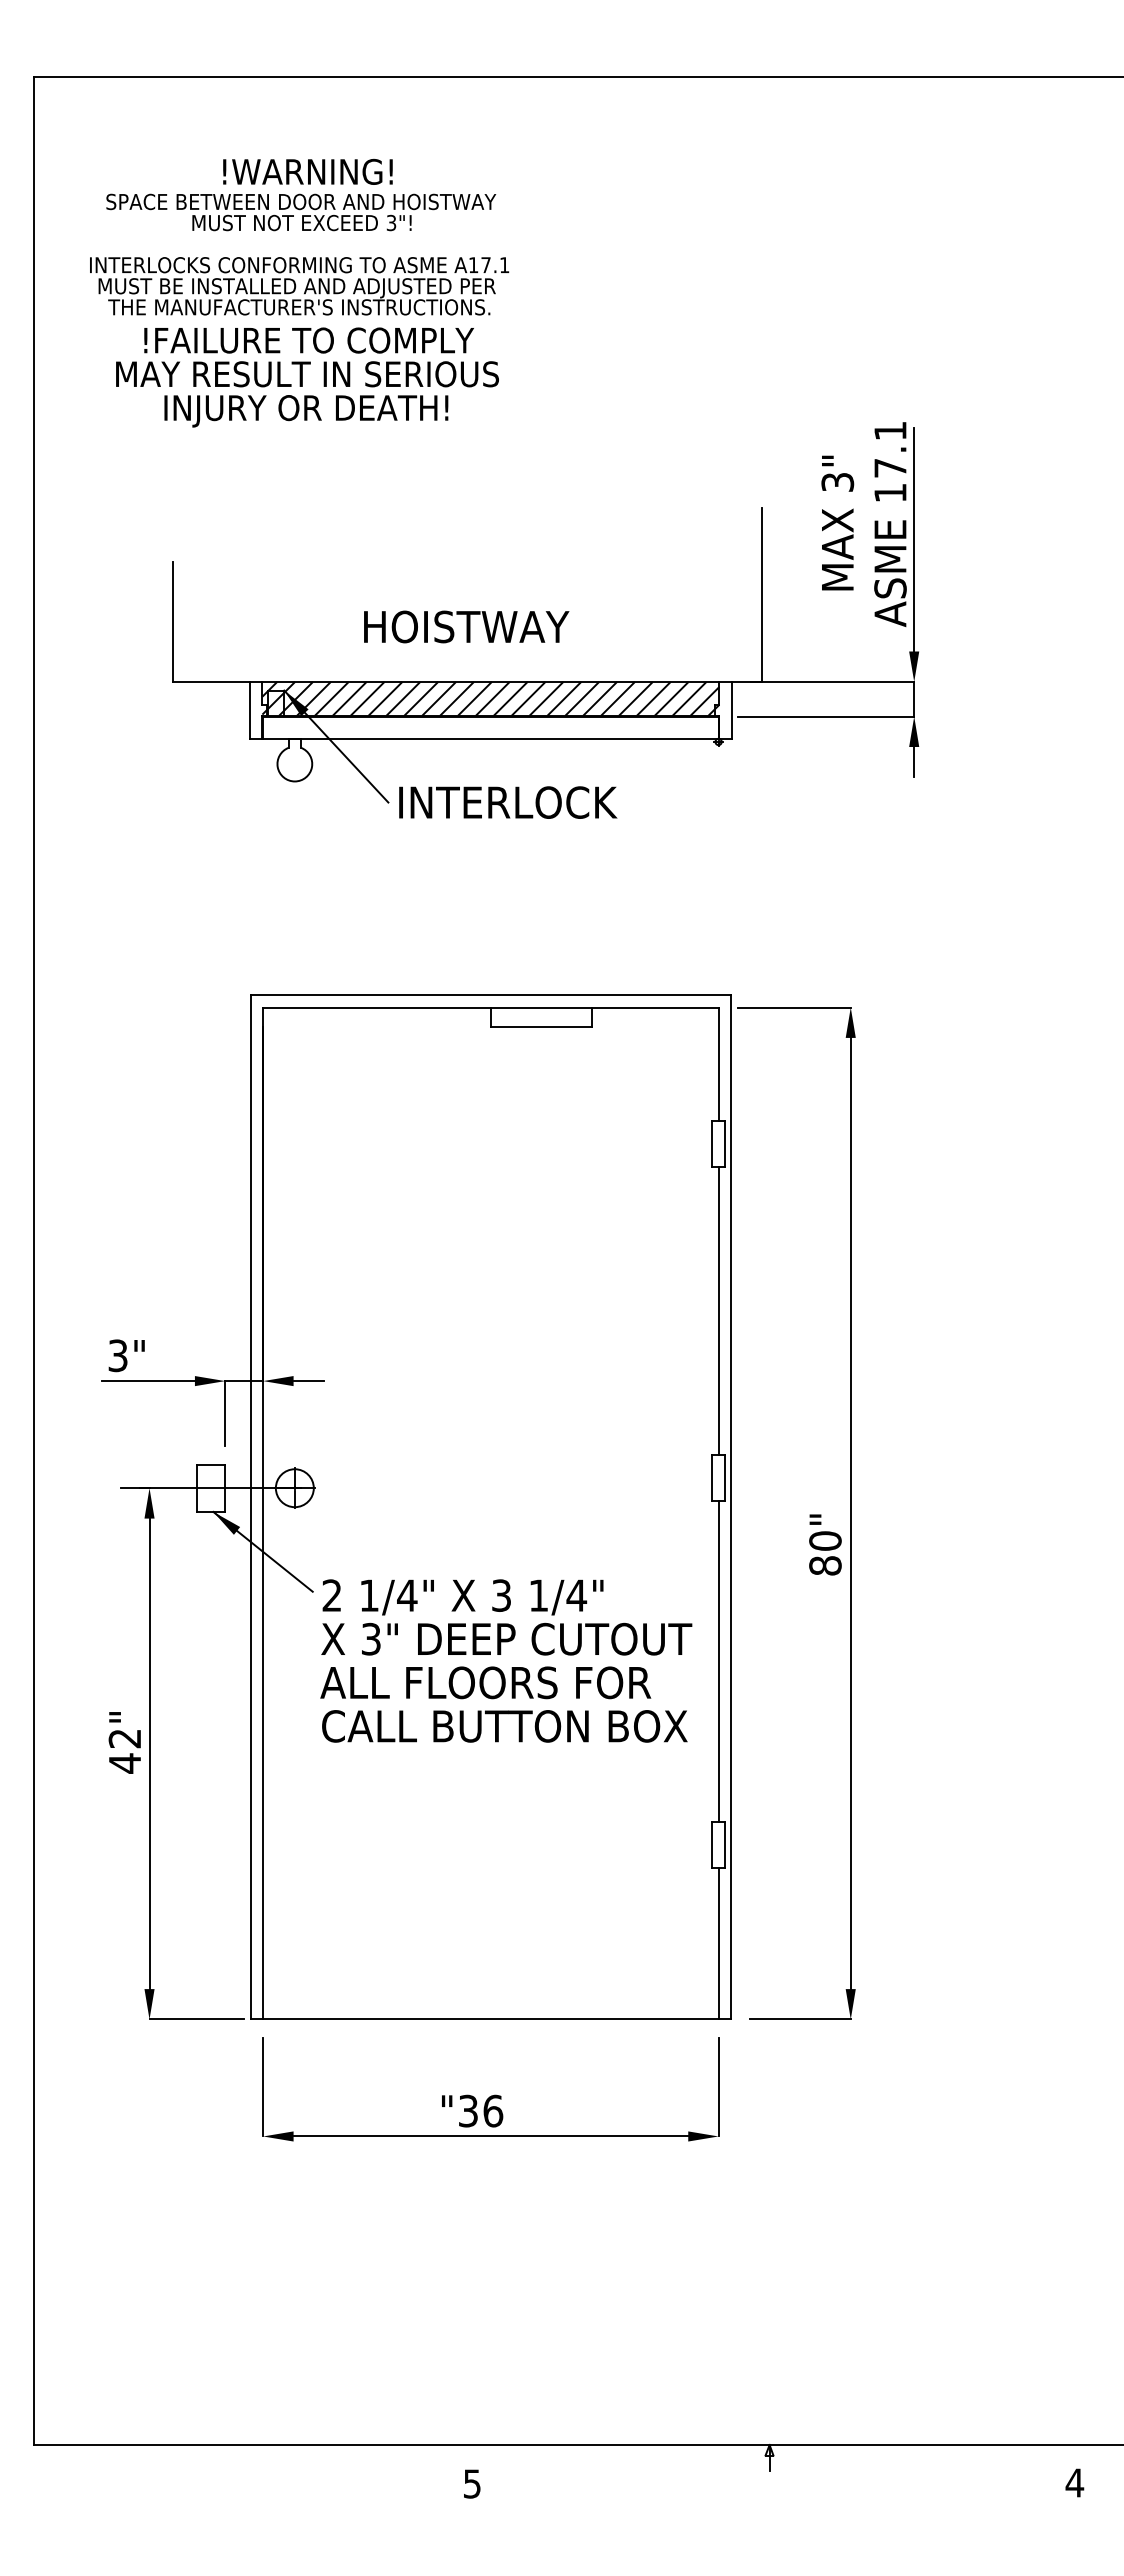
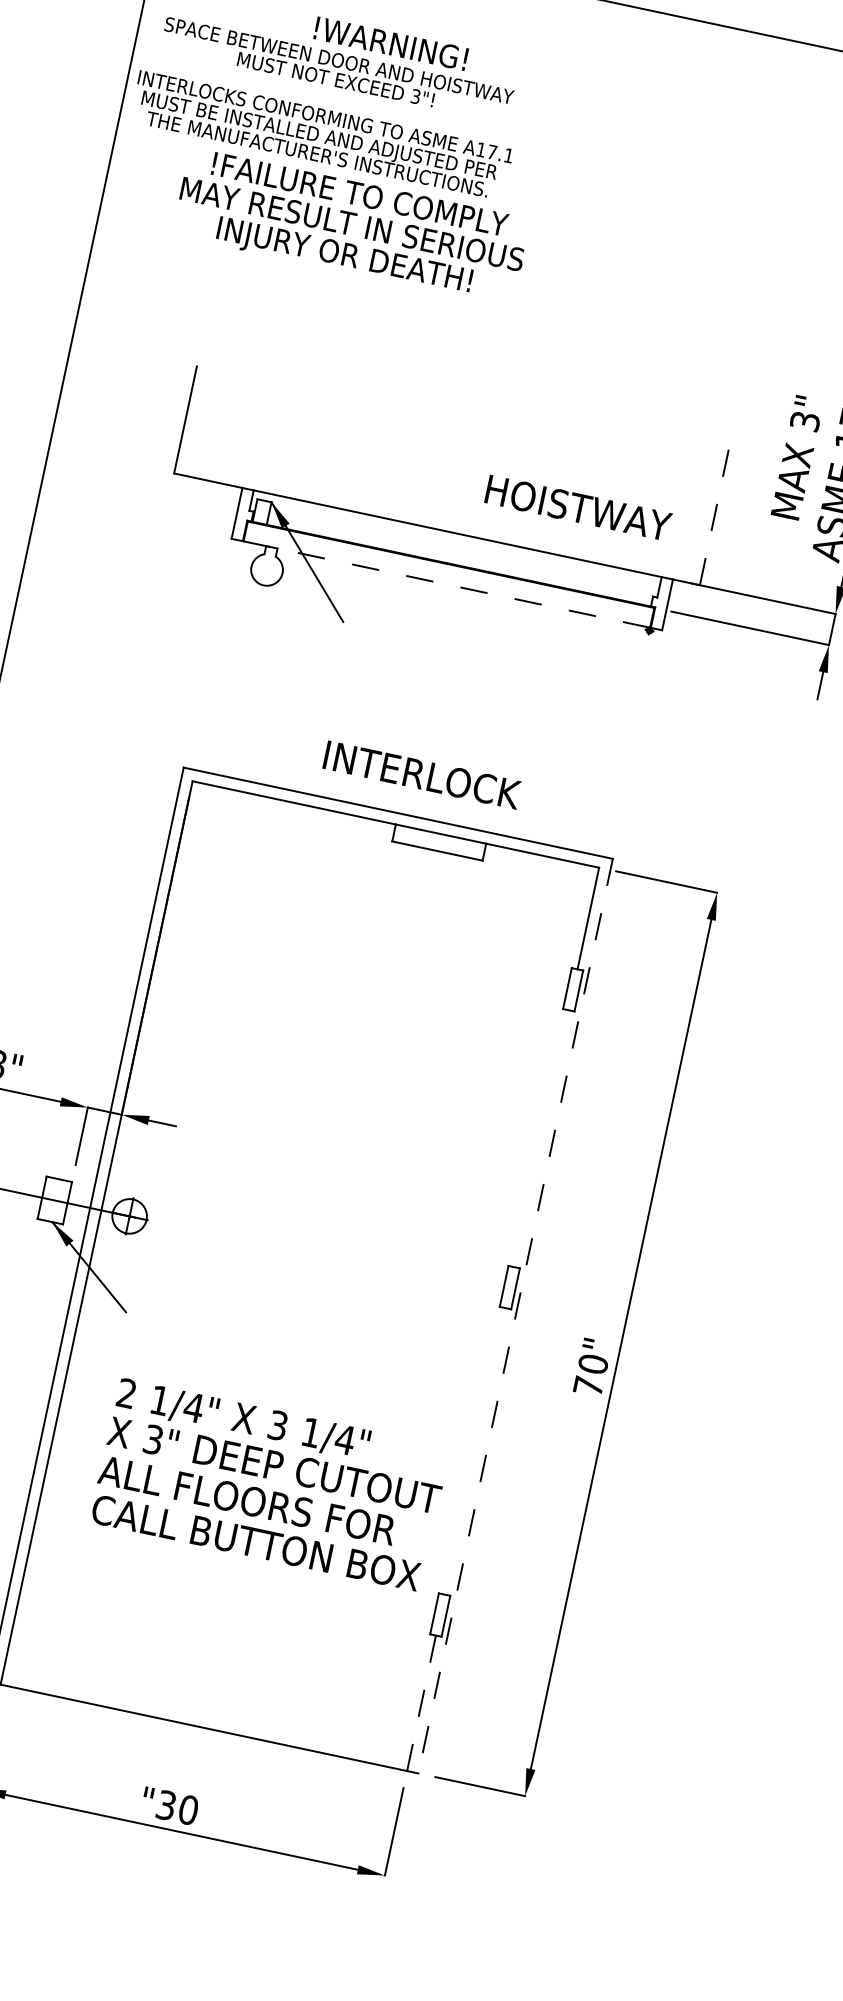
text: (299, 254) -> (327, 107), moved
line: (762, 595) -> (716, 508), solid -> dashed
text: (466, 626) -> (578, 507), moved
hatch: (490, 698) -> (454, 548), removed
line: (490, 738) -> (446, 584), solid -> dashed
text: (508, 802) -> (422, 775), moved
line: (718, 1311) -> (541, 1139), removed
line: (731, 1507) -> (515, 1316), solid -> dashed
text: (825, 1565) -> (588, 1386), 80" -> 70"
text: (506, 1660) -> (270, 1484), moved
line: (718, 1660) -> (475, 1450), removed
line: (718, 1943) -> (421, 1703), solid -> dashed
text: (493, 2110) -> (188, 1809), "36 -> "30

